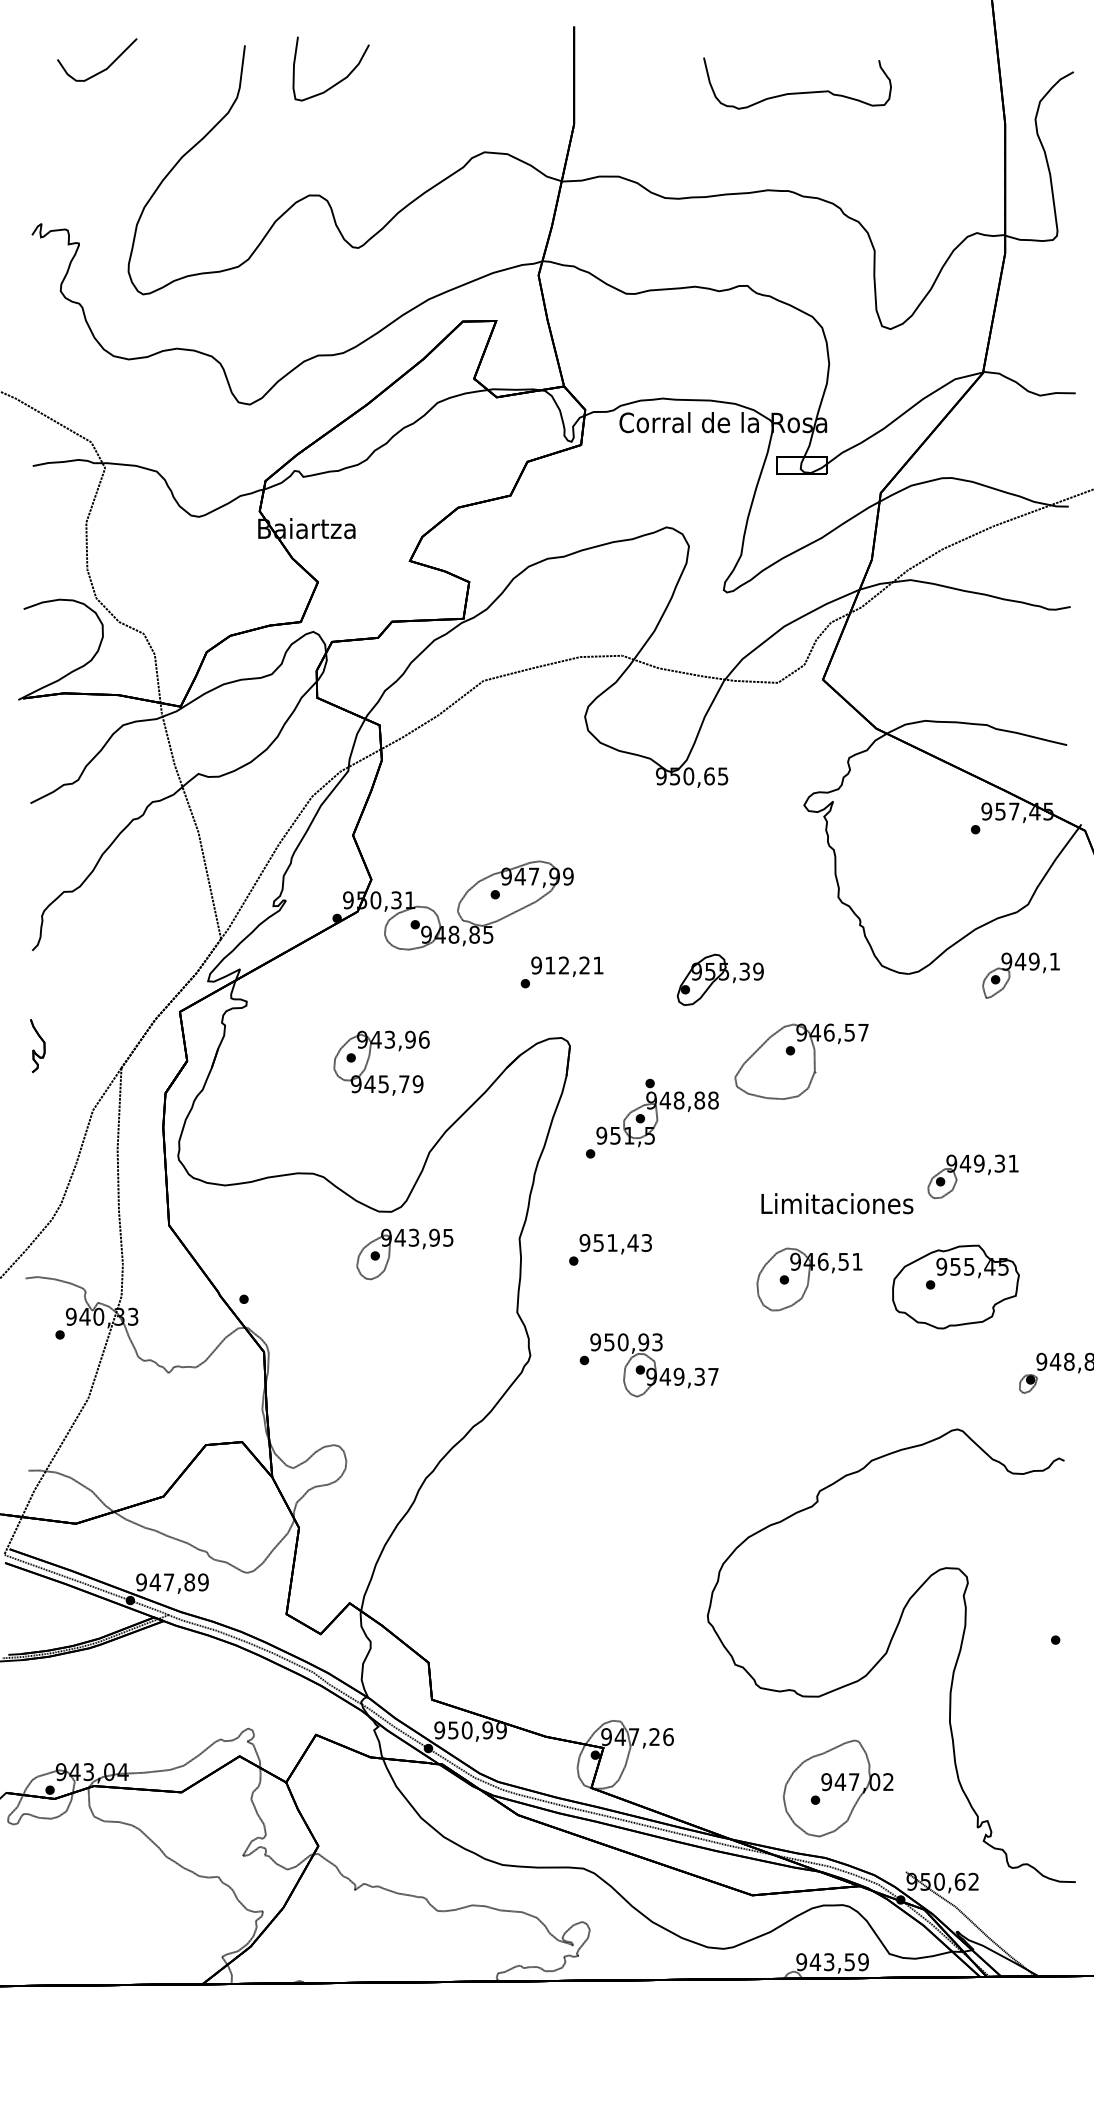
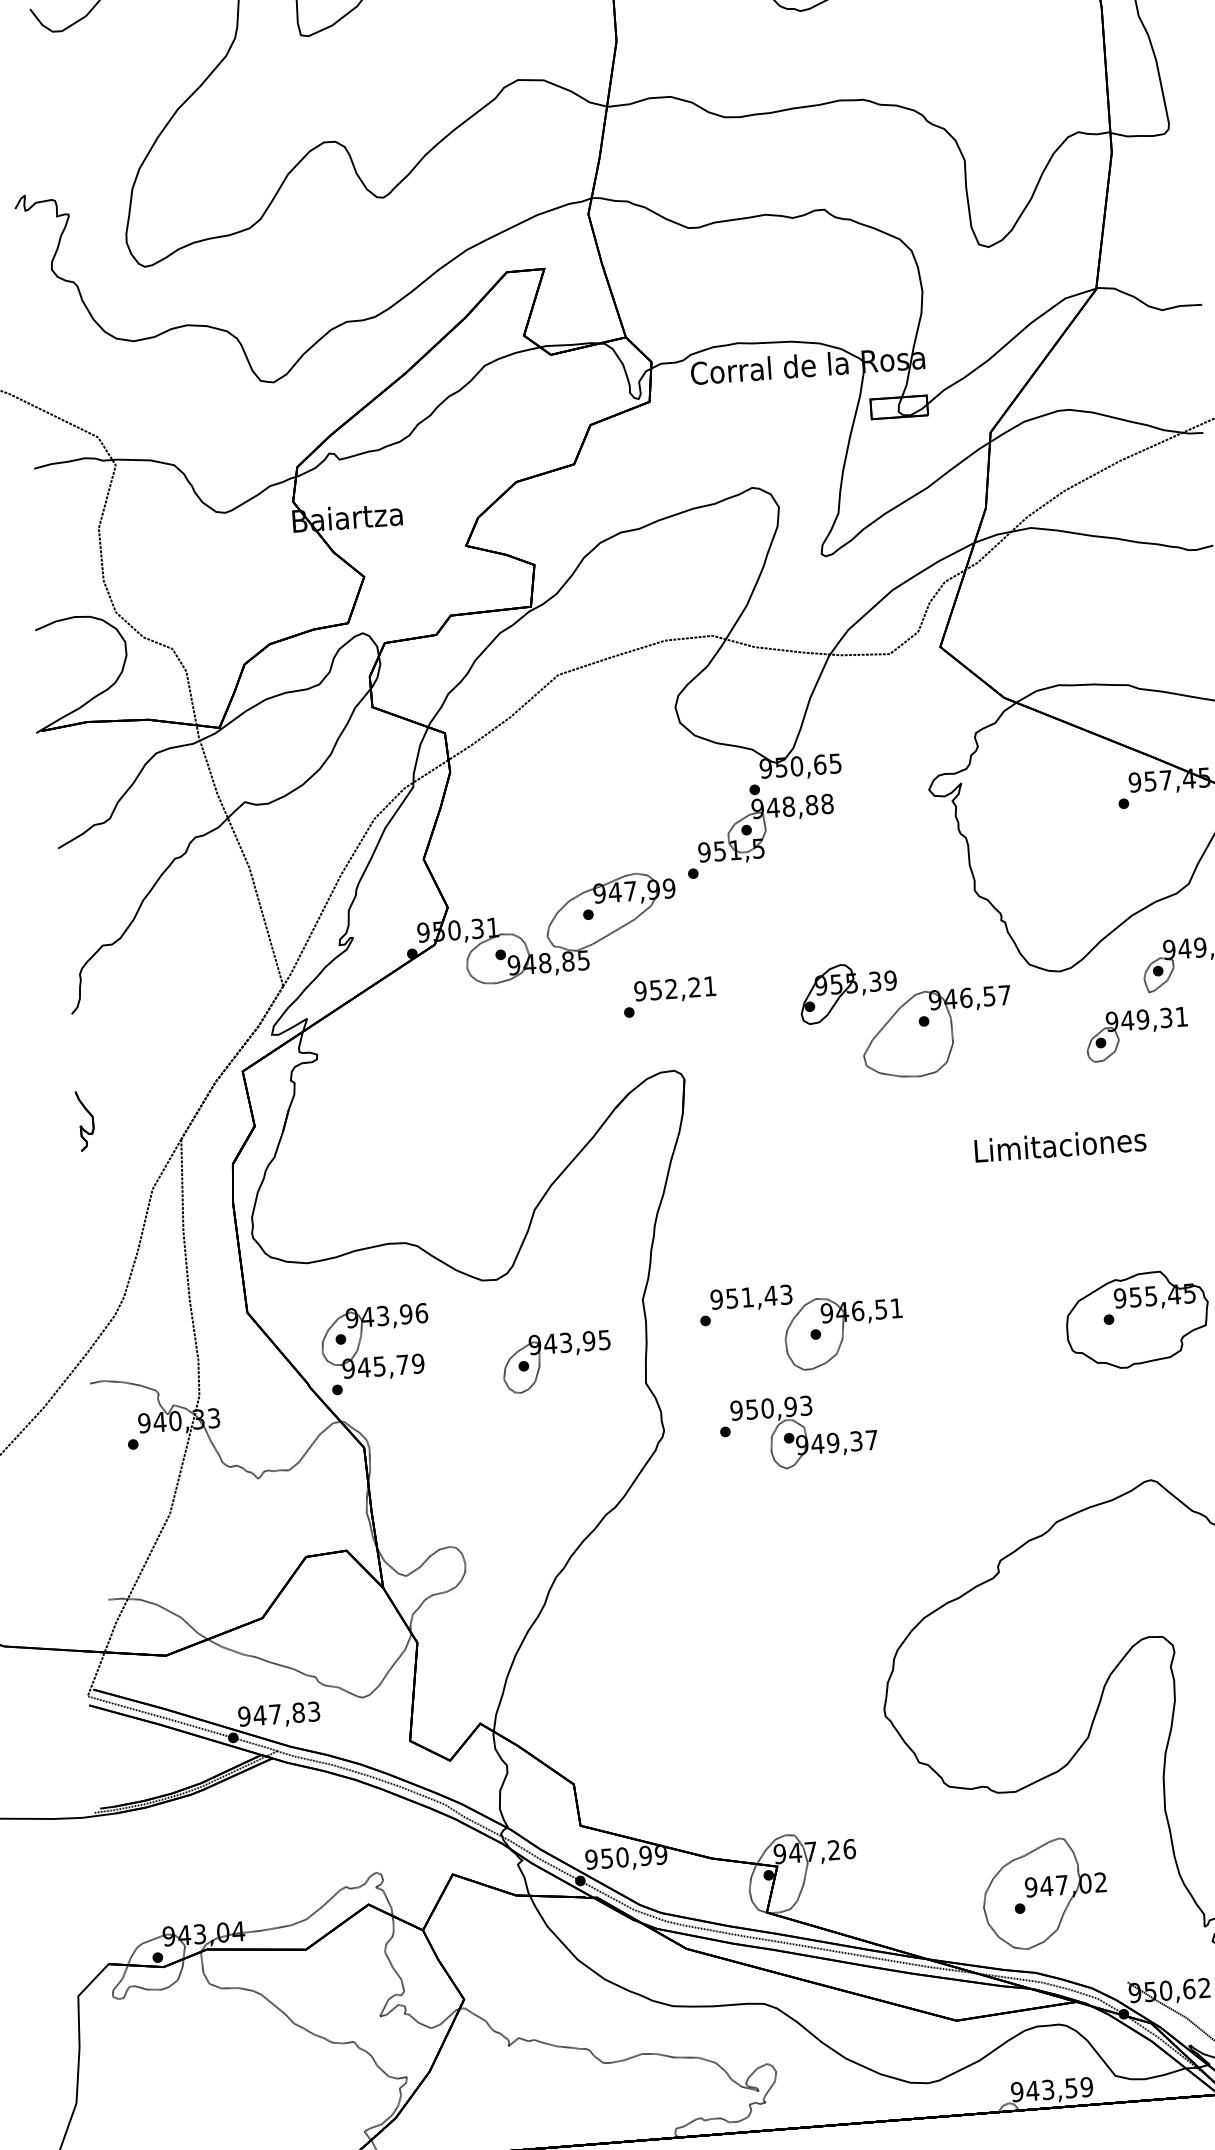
text: (550, 965) -> (656, 990), 912,21 -> 952,21
part: (369, 1059) -> (361, 1339), moved
part: (801, 1061) -> (937, 1032), moved
part: (652, 1118) -> (760, 828), moved
part: (972, 1176) -> (1136, 1034), moved
text: (837, 1203) -> (1060, 1145), moved
part: (403, 1246) -> (554, 1353), moved
part: (809, 1279) -> (844, 1332), moved
text: (203, 1582) -> (314, 1711), 947,89 -> 947,83

